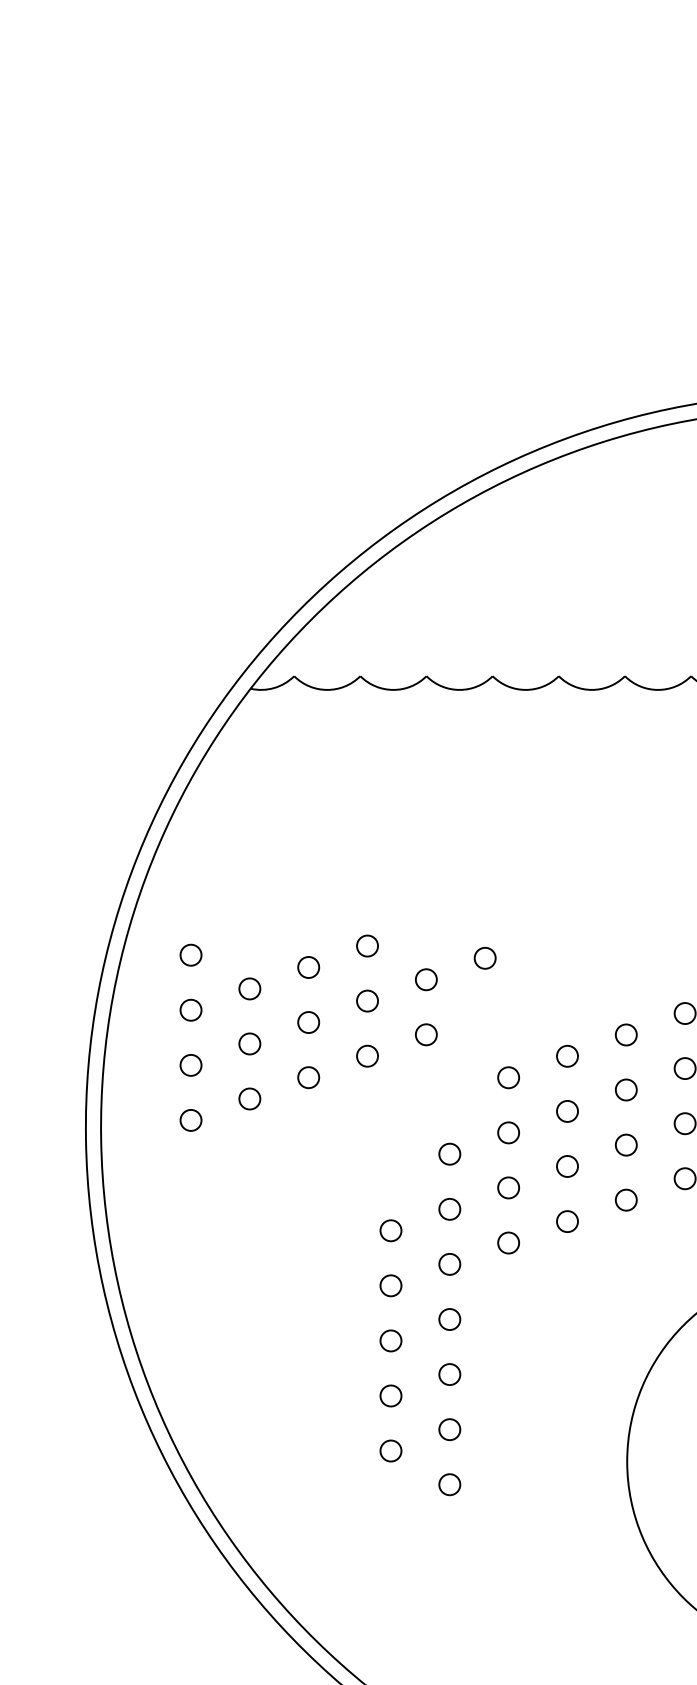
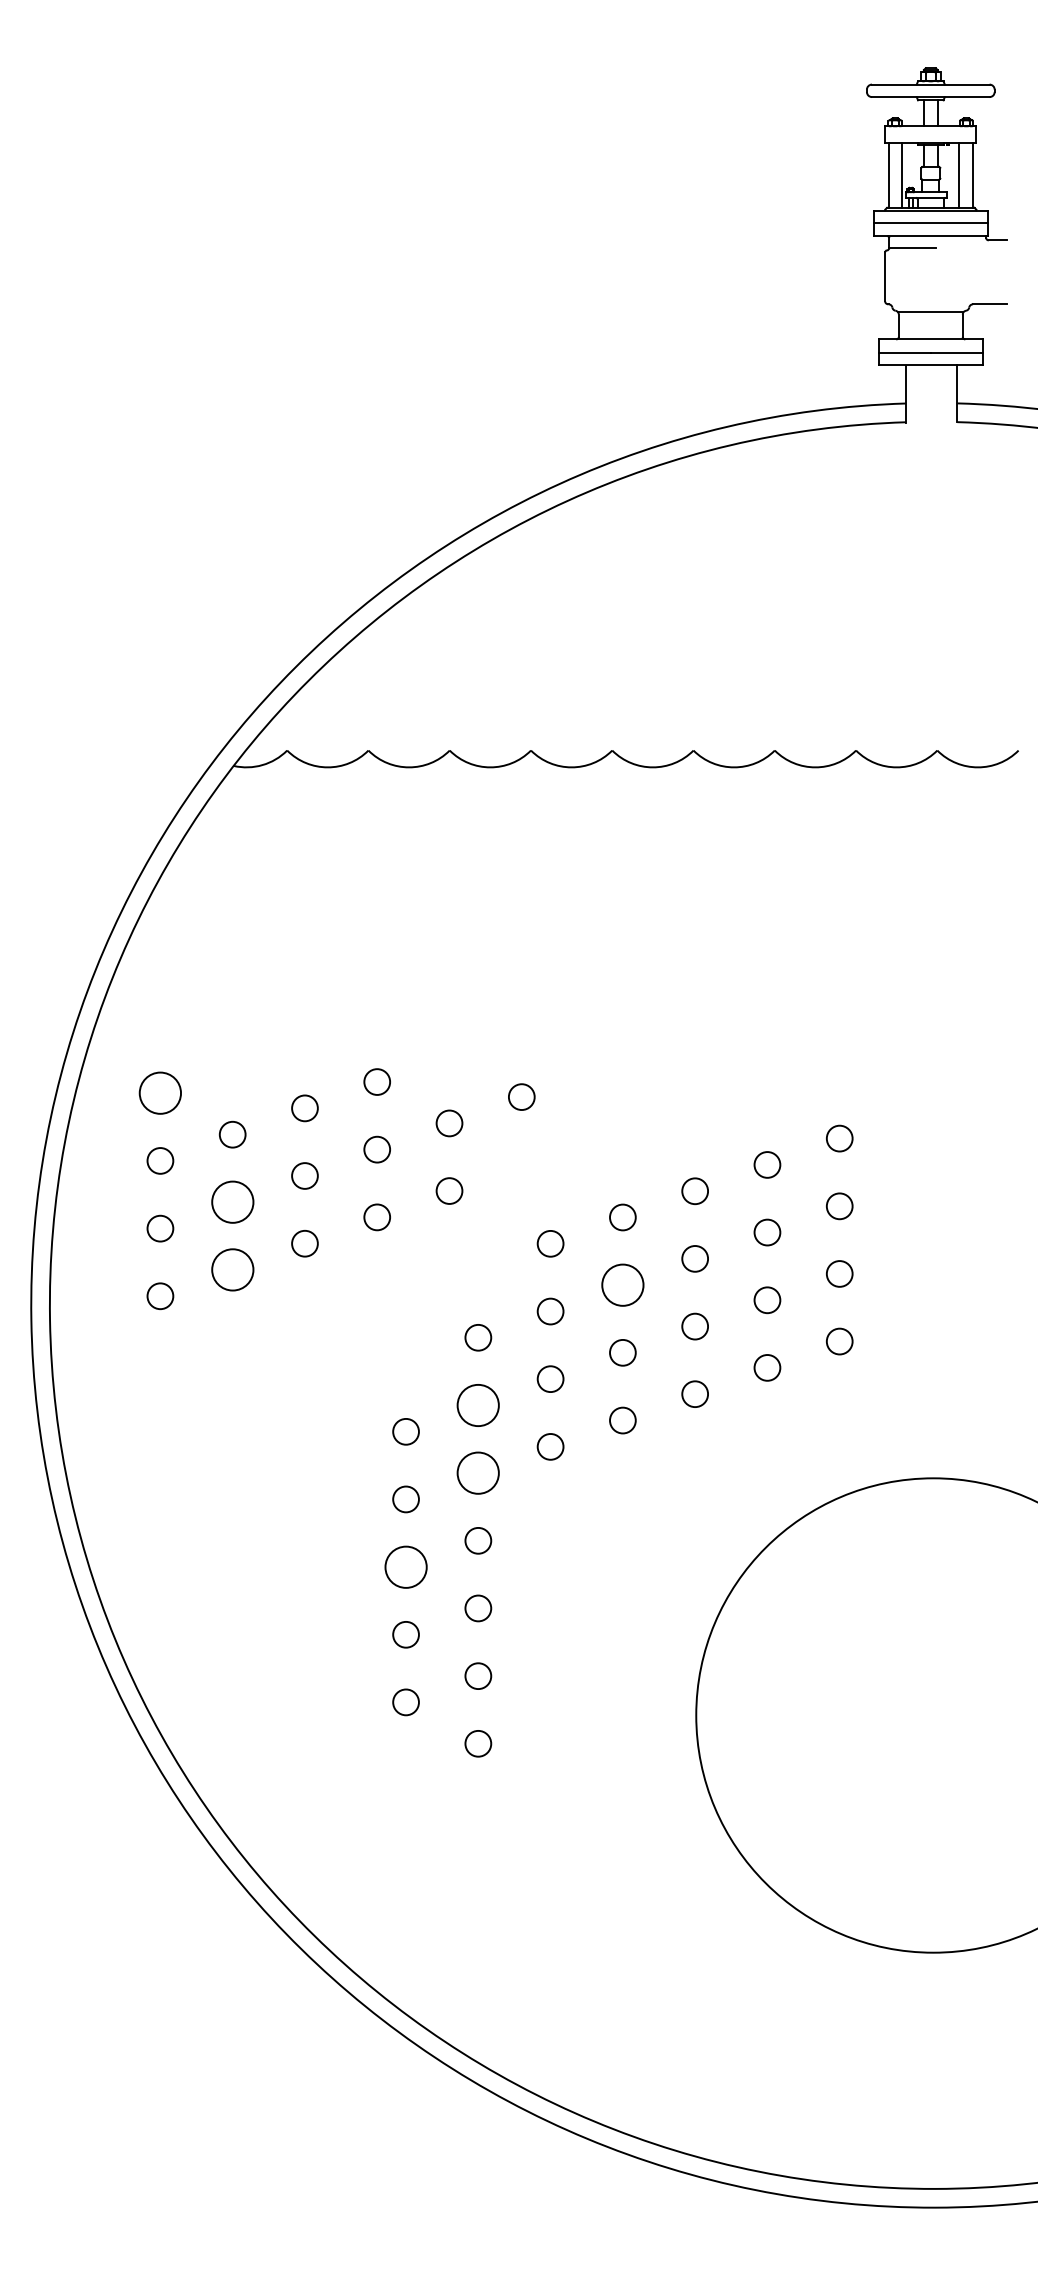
circle: (191, 955) -> (160, 1093), size x1.6
circle: (249, 1044) -> (232, 1202), size x1.6
circle: (249, 1098) -> (232, 1269), size x1.6
circle: (567, 1111) -> (622, 1285), size x1.6
circle: (449, 1209) -> (478, 1405), size x1.6
circle: (449, 1263) -> (478, 1472), size x1.6
circle: (390, 1340) -> (405, 1566), size x1.6

